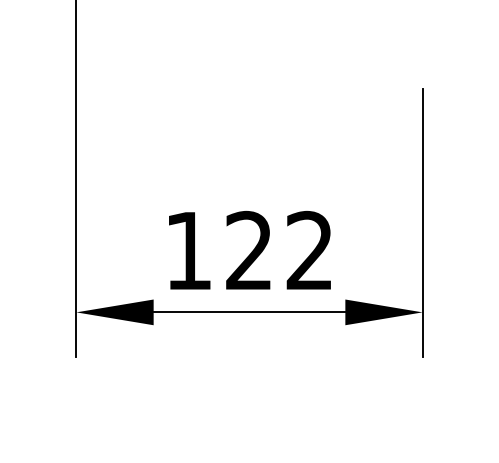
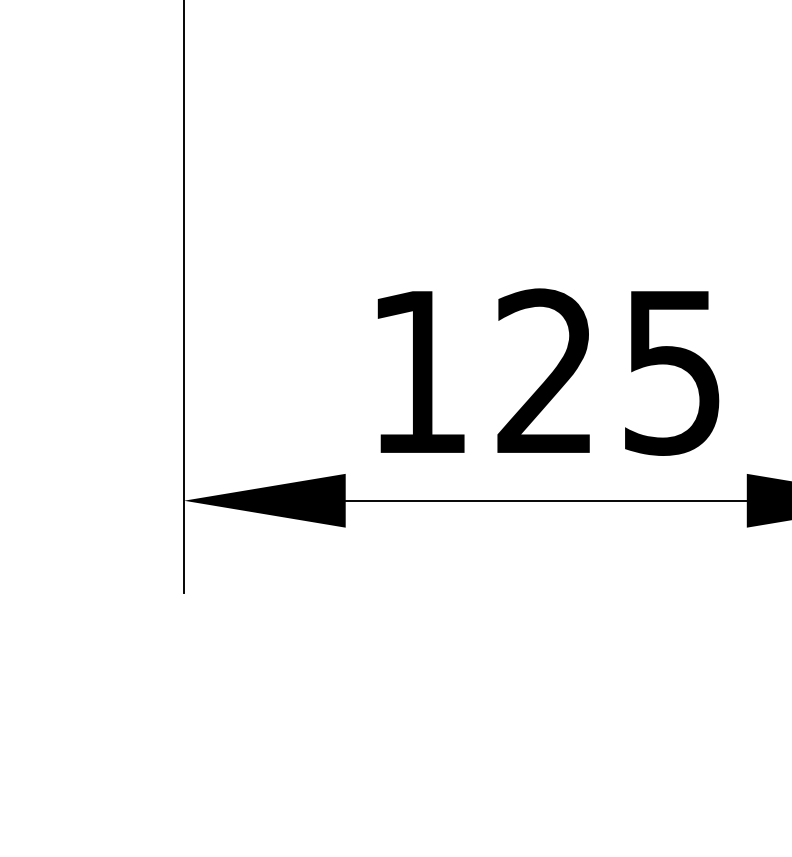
text: (309, 250) -> (671, 371), 122 -> 125

